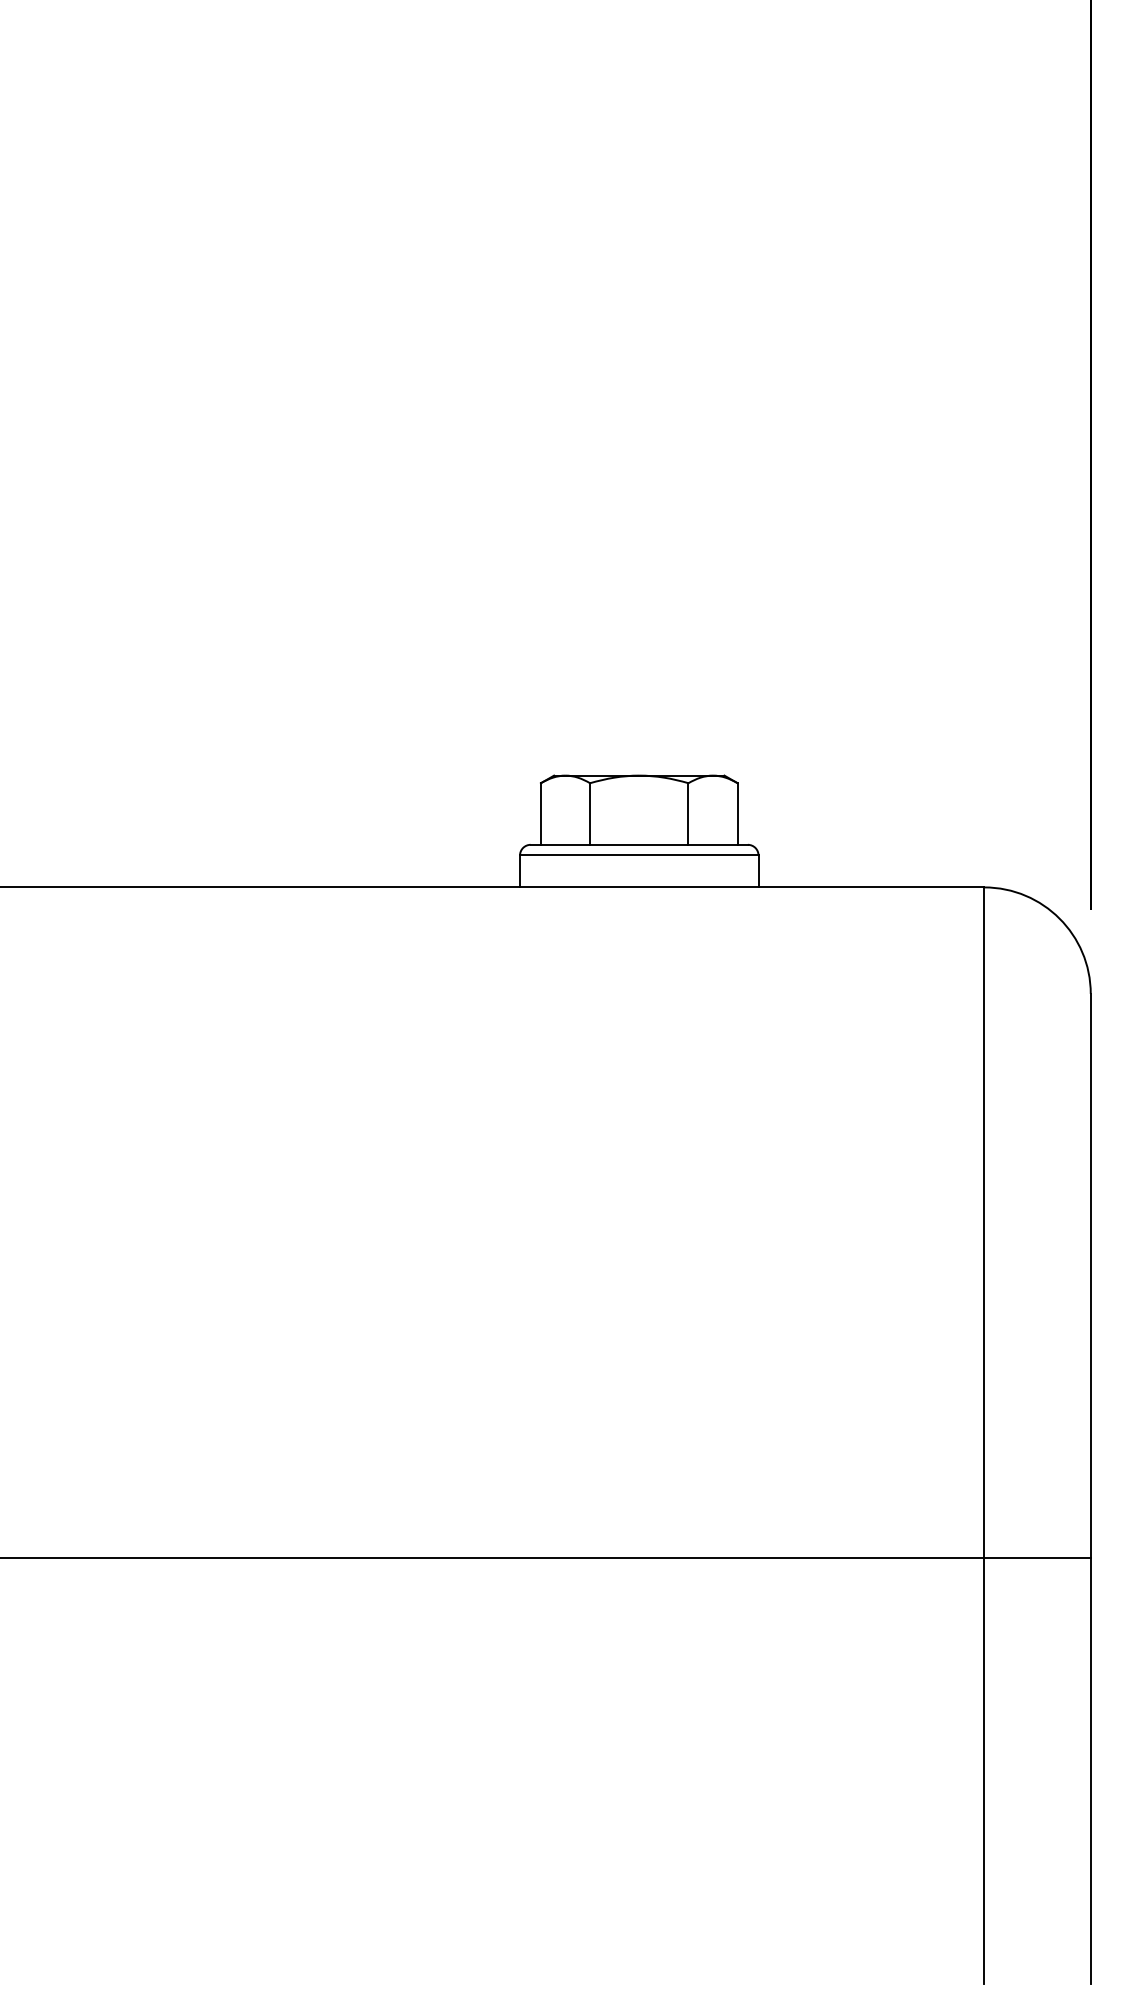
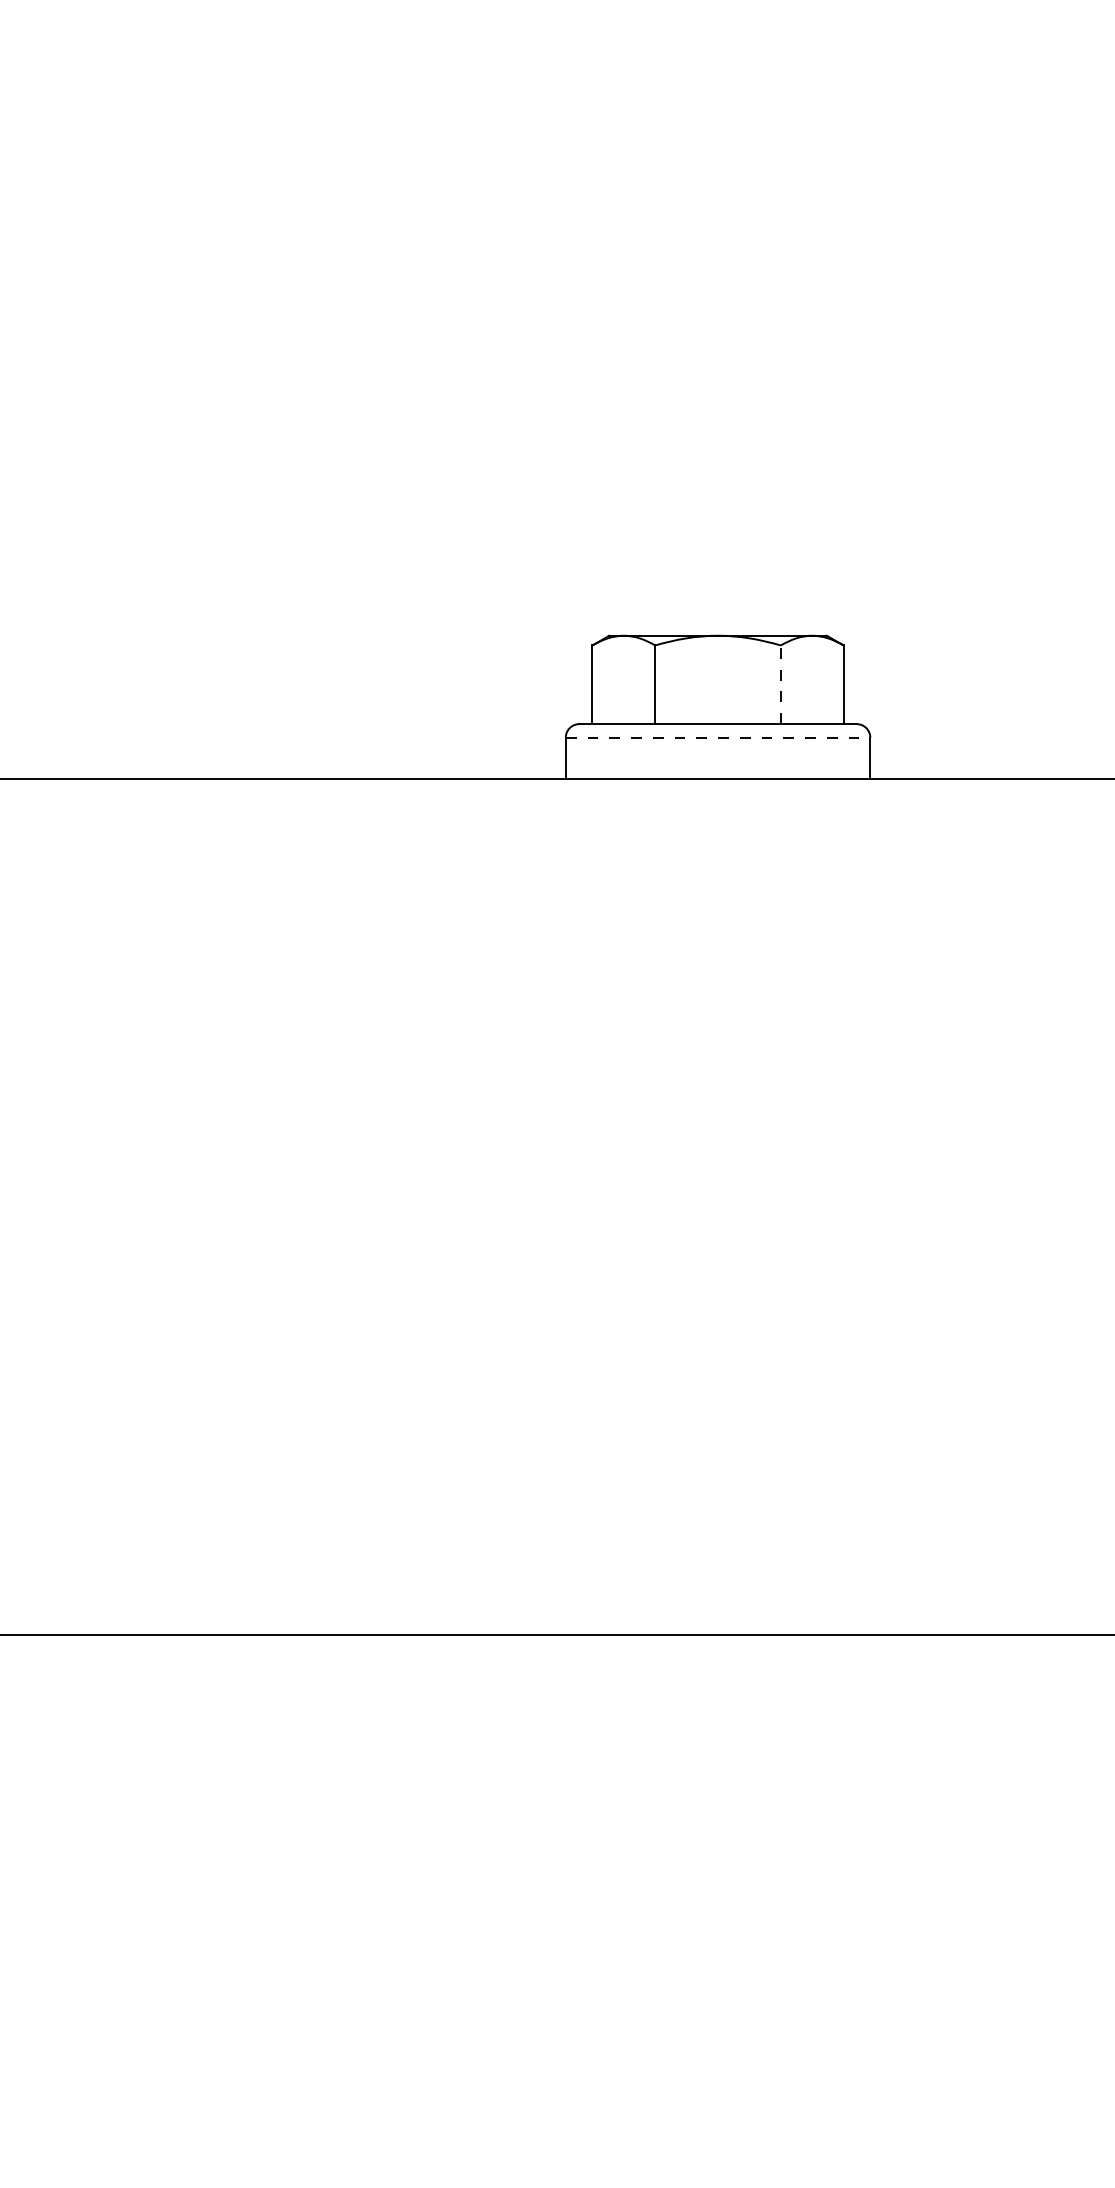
line: (688, 814) -> (780, 685), solid -> dashed
line: (639, 855) -> (718, 737), solid -> dashed

